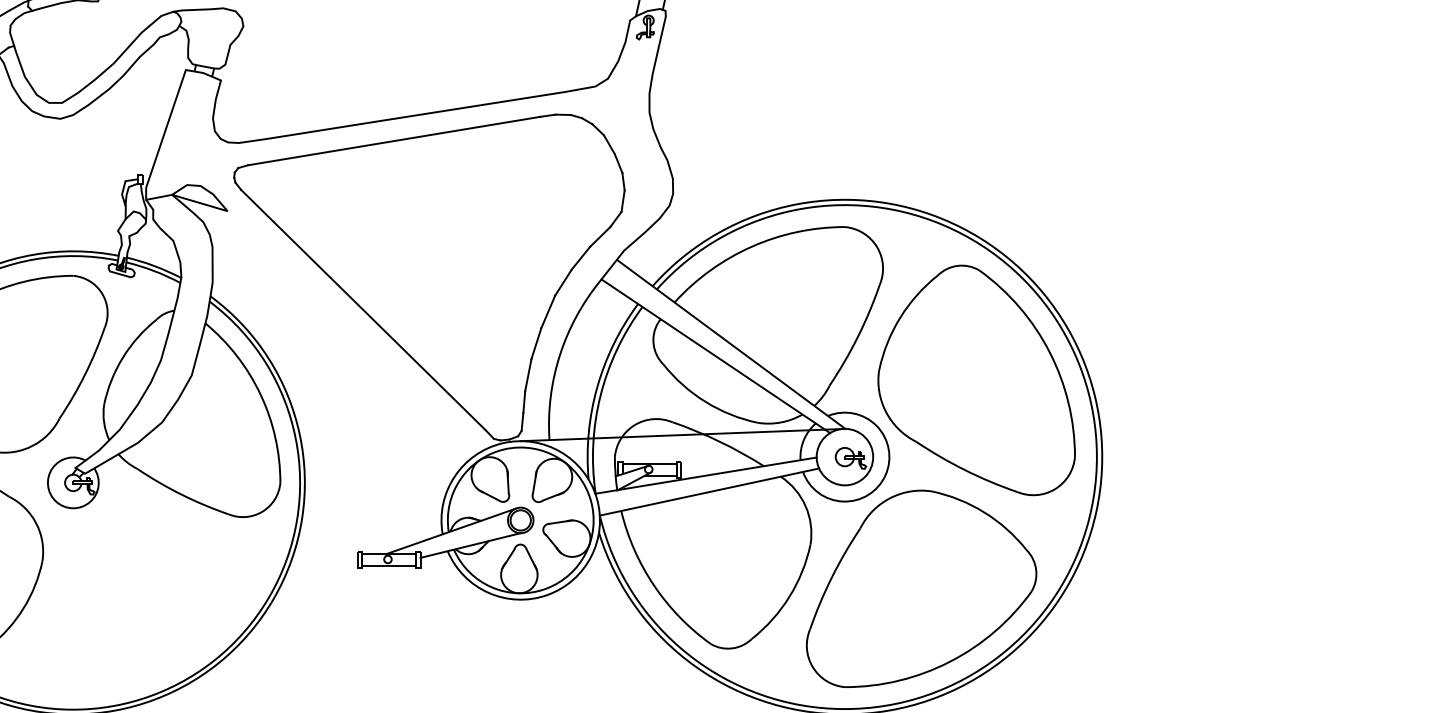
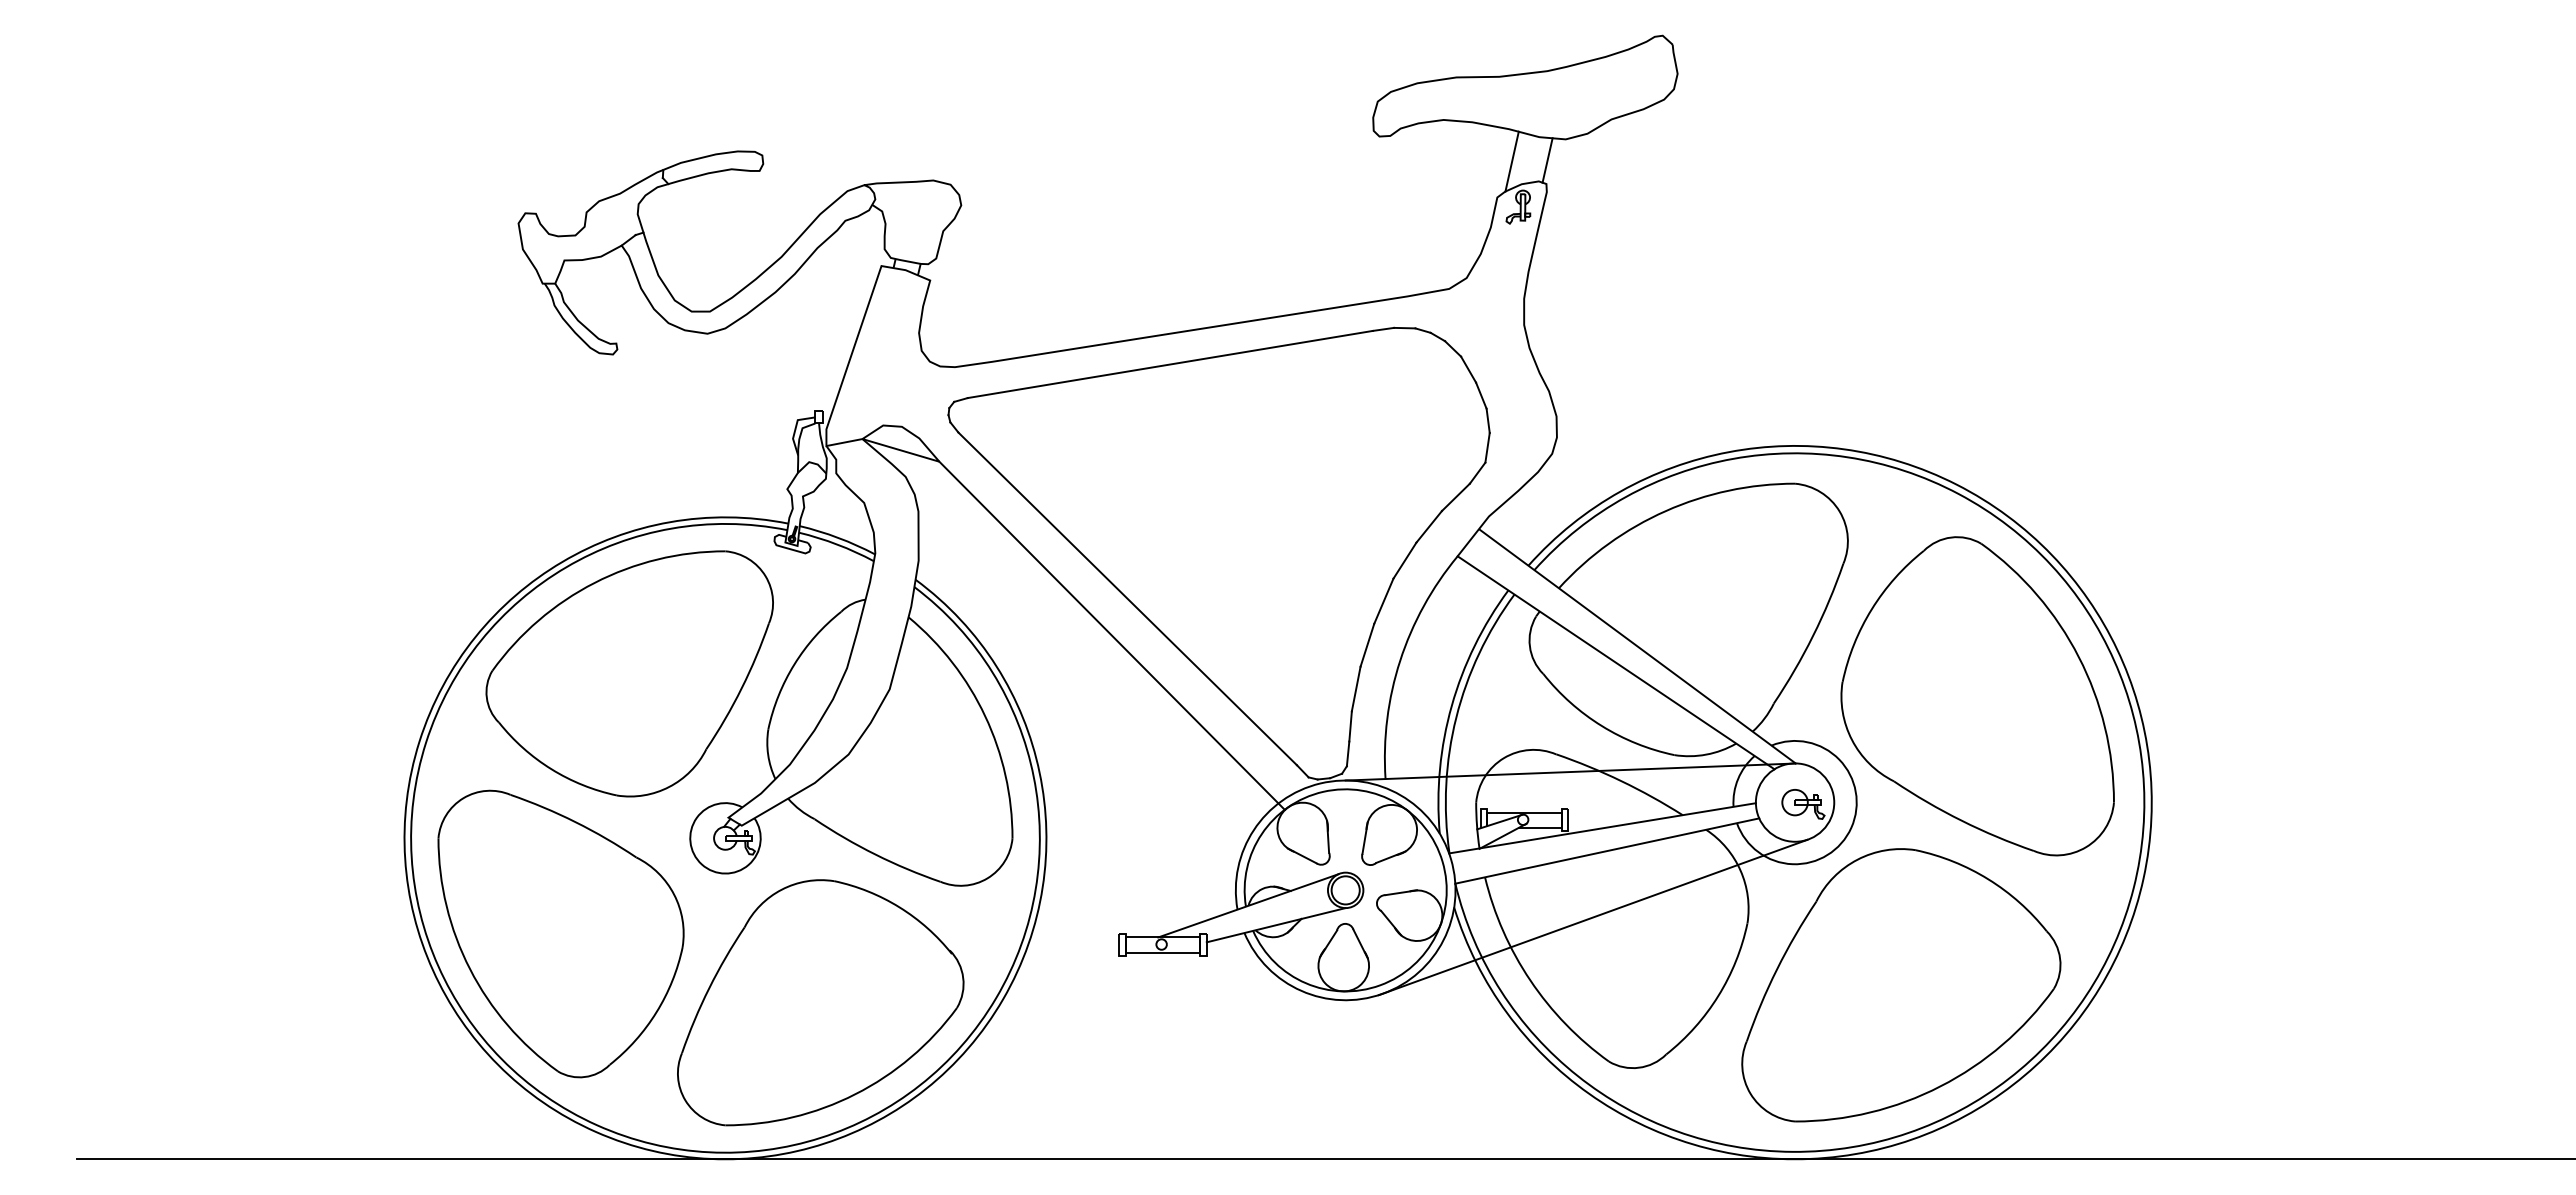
line: (351, 336) -> (1111, 635), added
line: (698, 539) -> (1592, 917), added
part: (141, 601) -> (820, 1002), added

